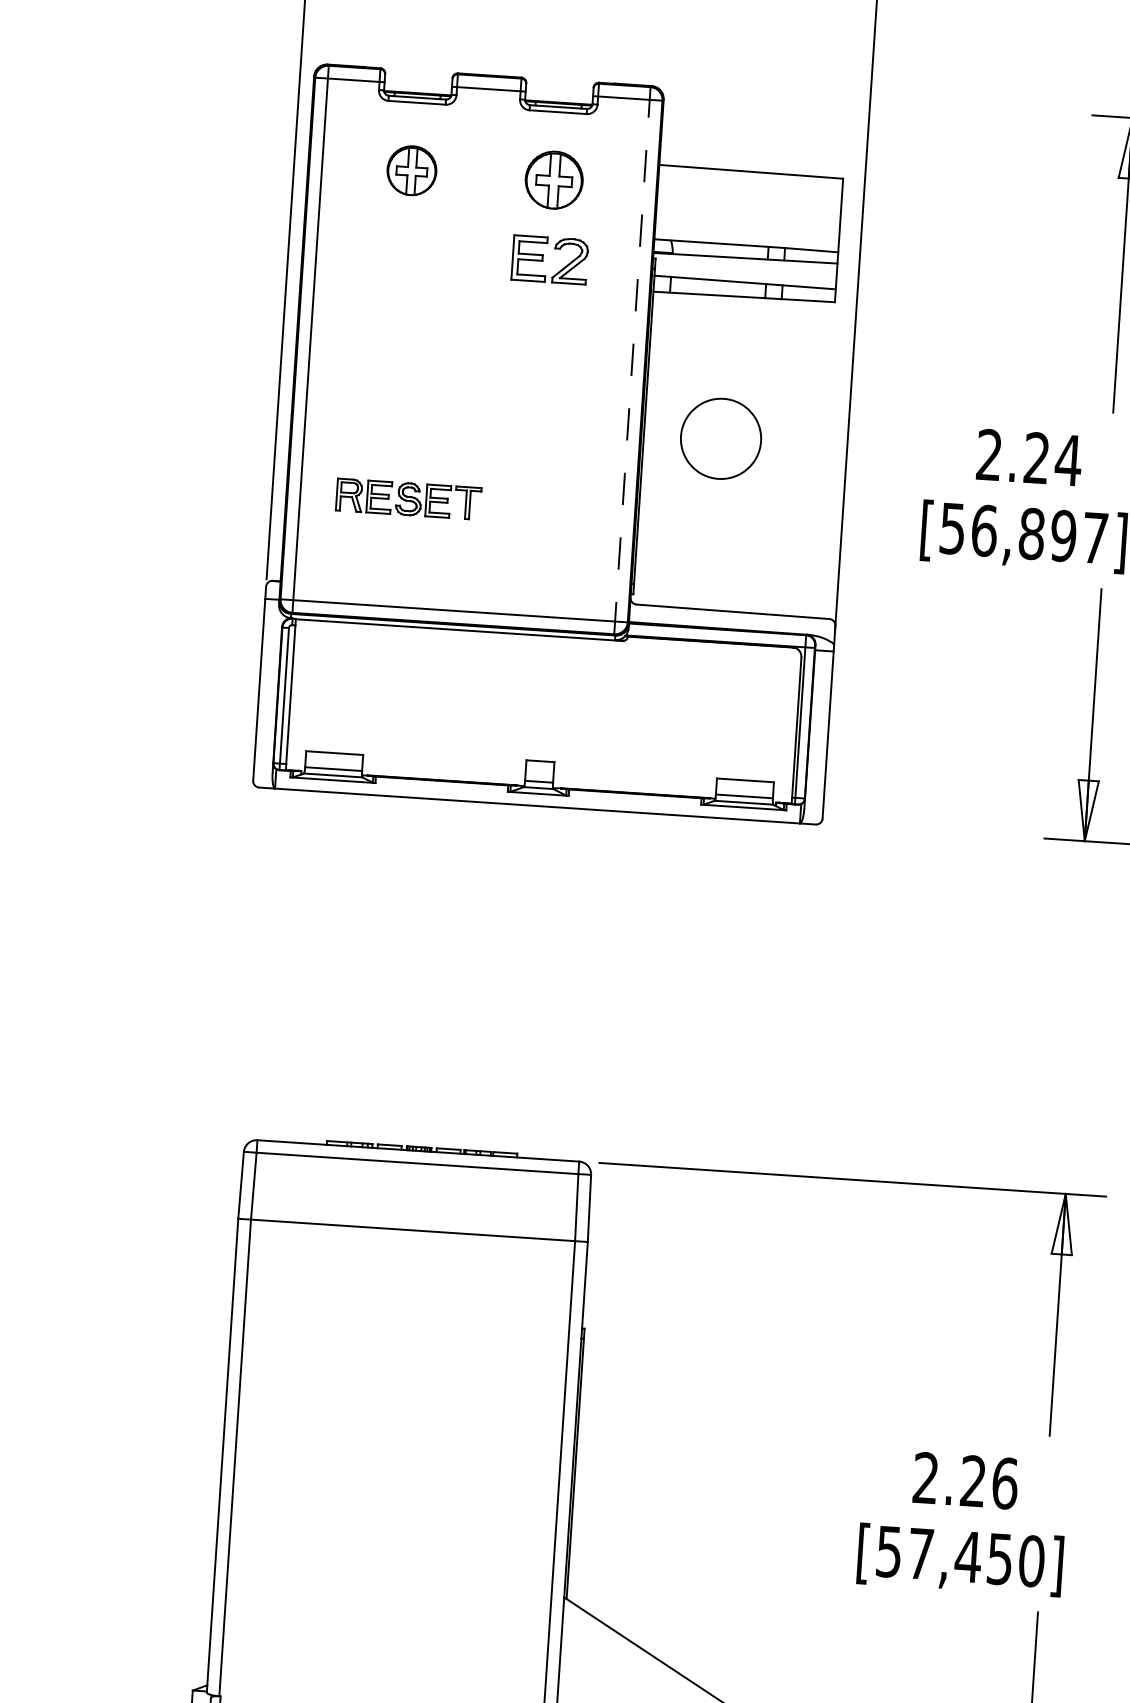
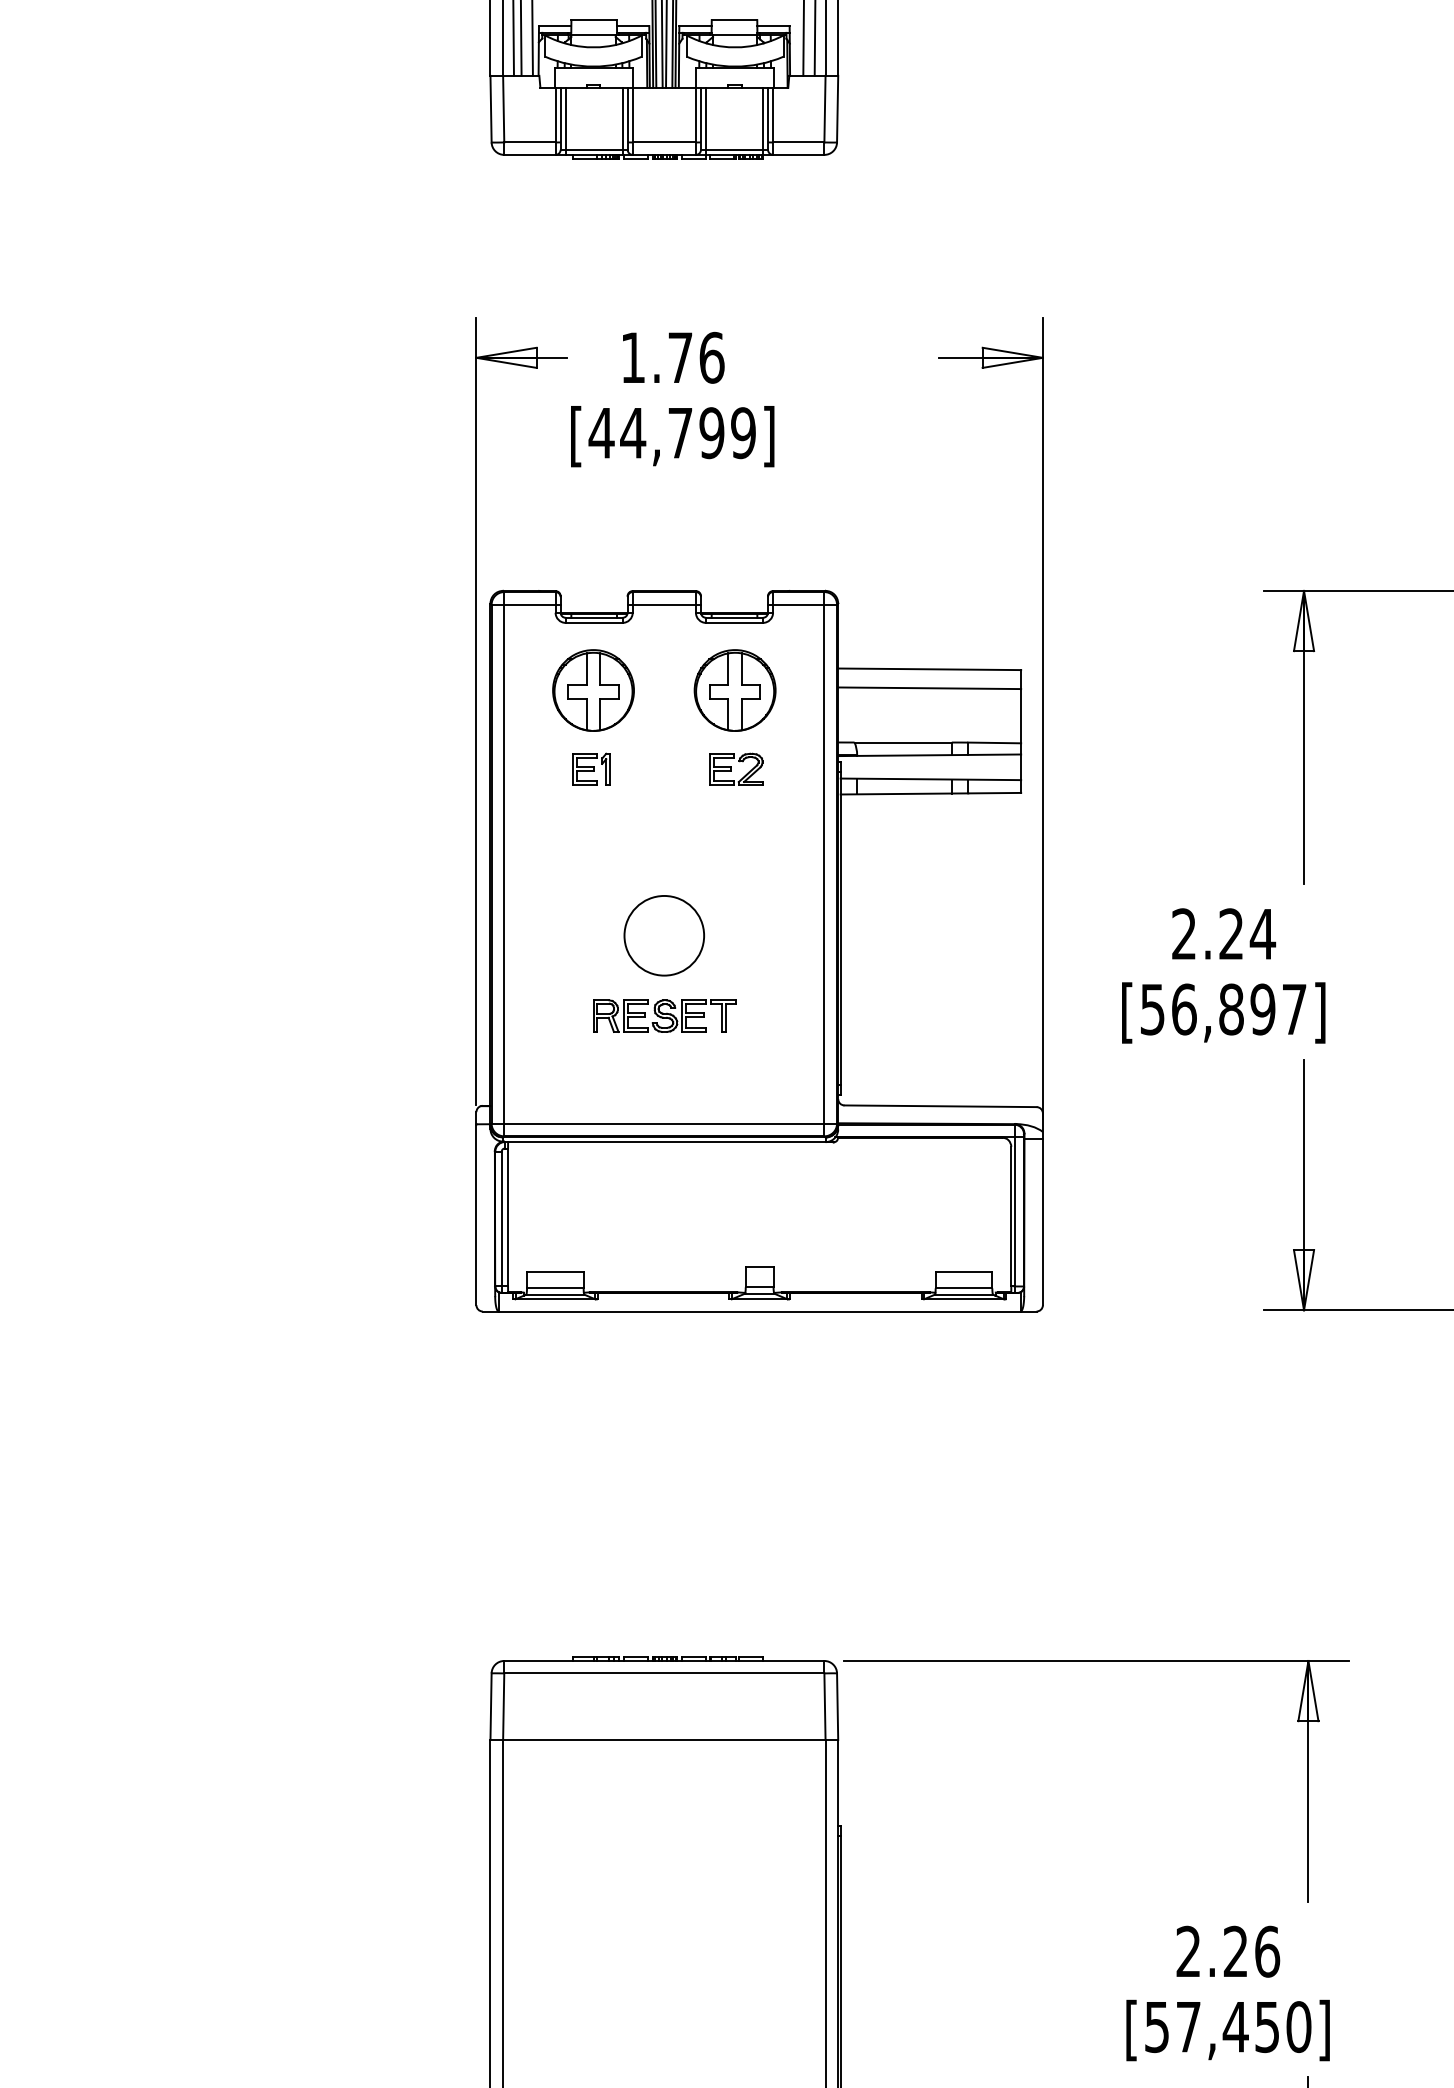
part: (411, 170) -> (593, 690), size x1.67
part: (553, 180) -> (734, 690), size x1.43
line: (749, 191) -> (929, 688), added
part: (404, 248) -> (591, 768), added
part: (550, 258) -> (736, 768), size x0.71
line: (632, 360) -> (824, 863), dashed -> solid
circle: (720, 438) -> (663, 935), moved
part: (408, 498) -> (664, 1015), moved

